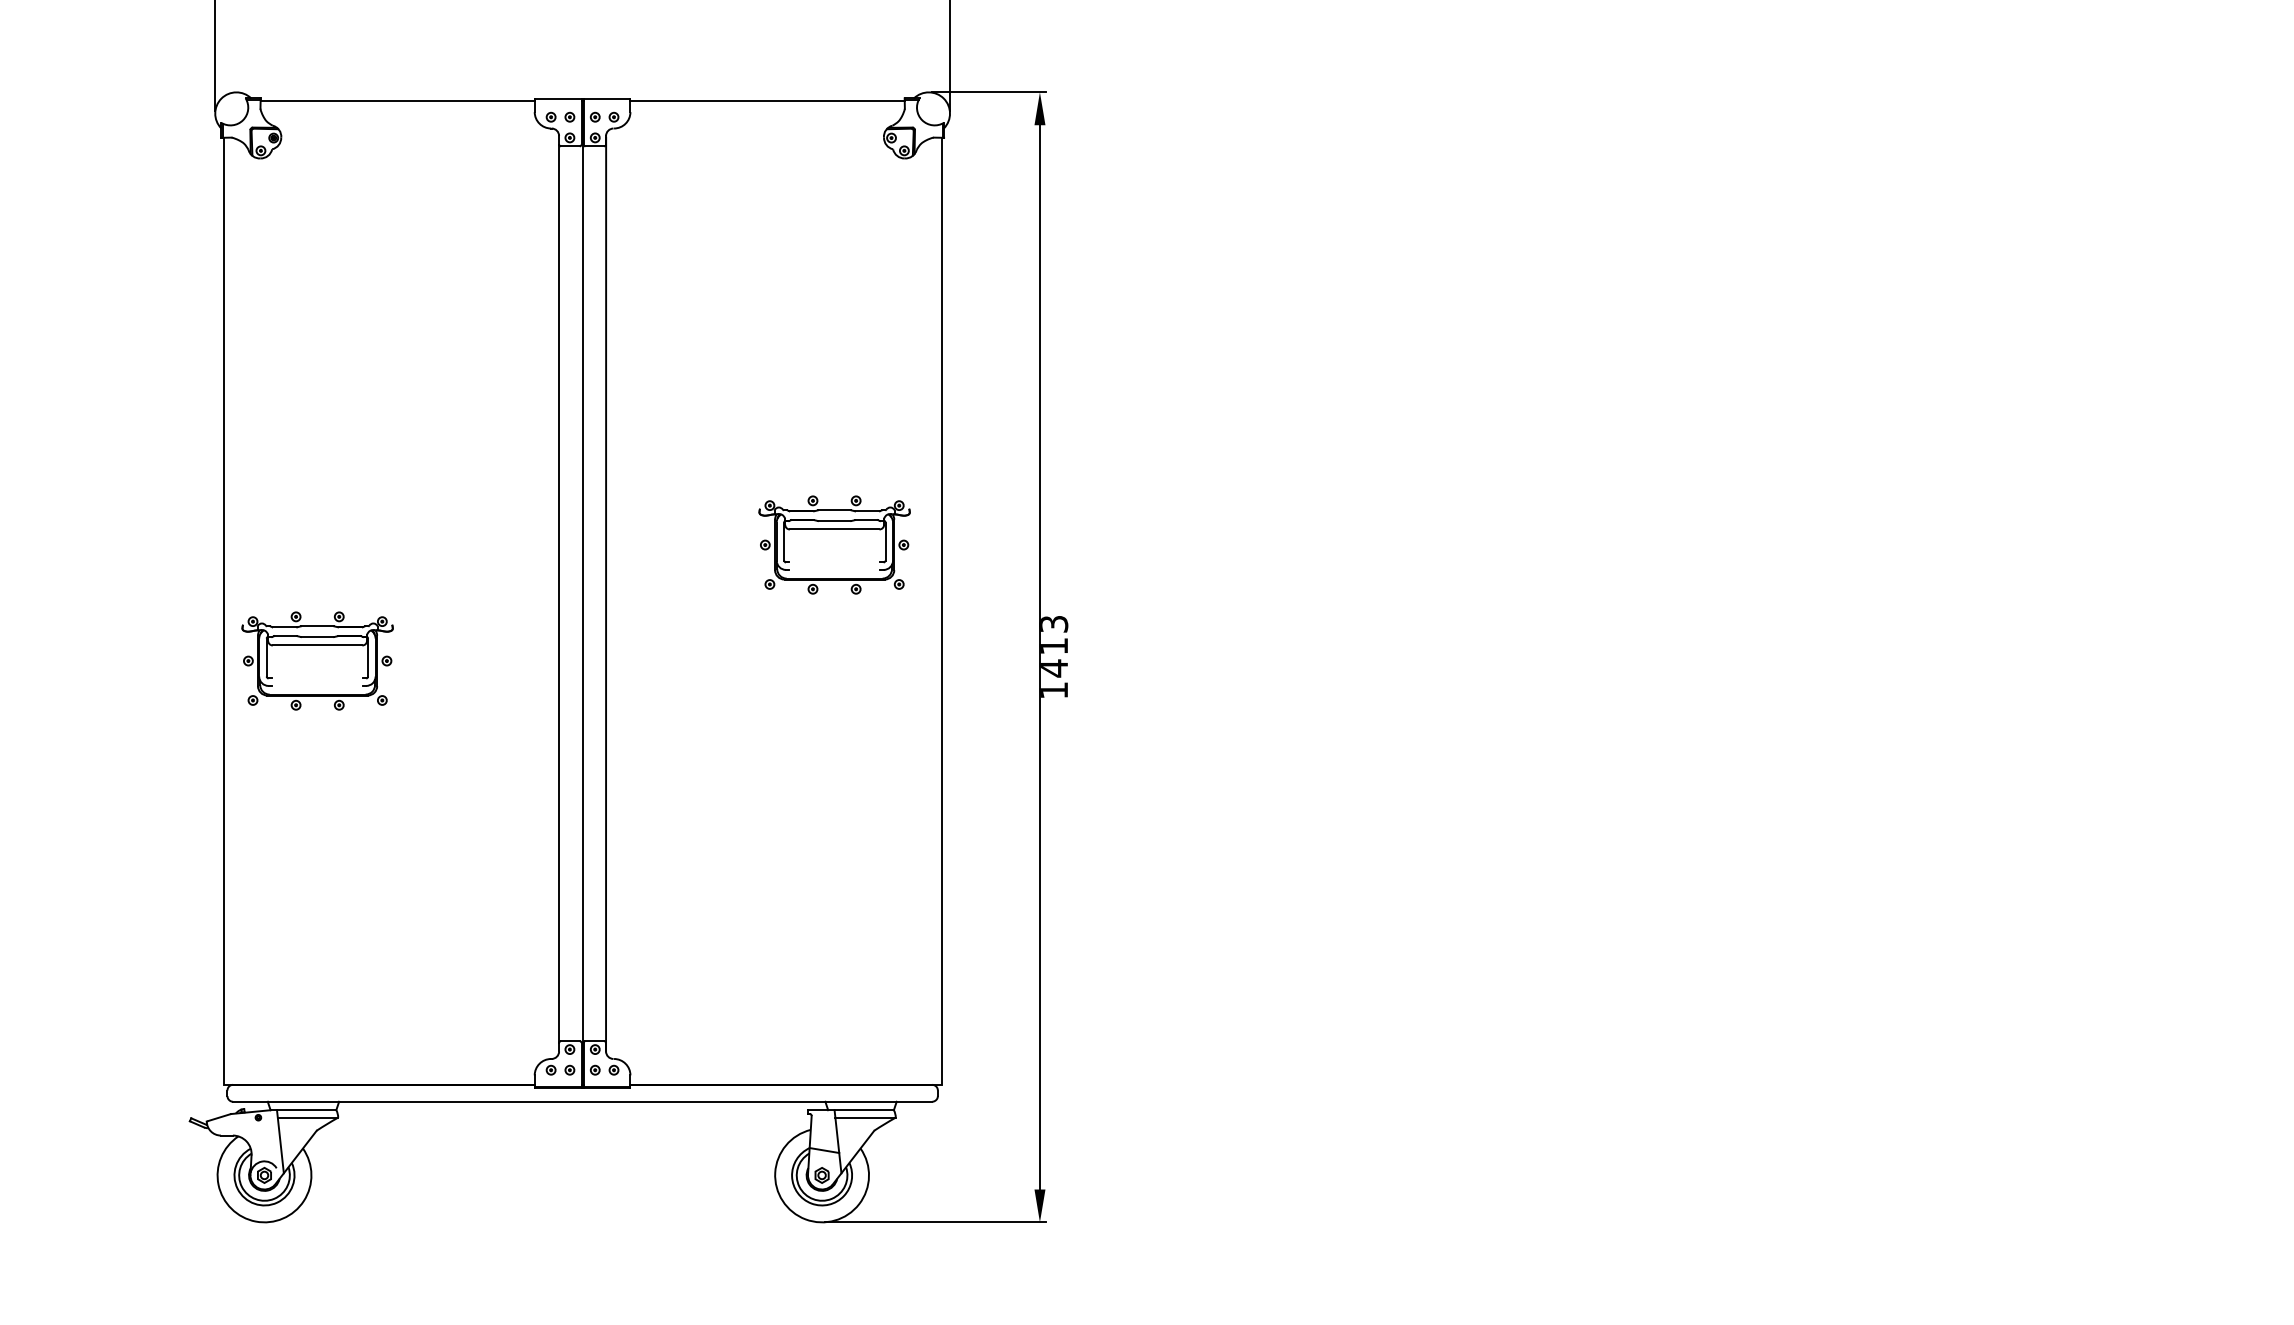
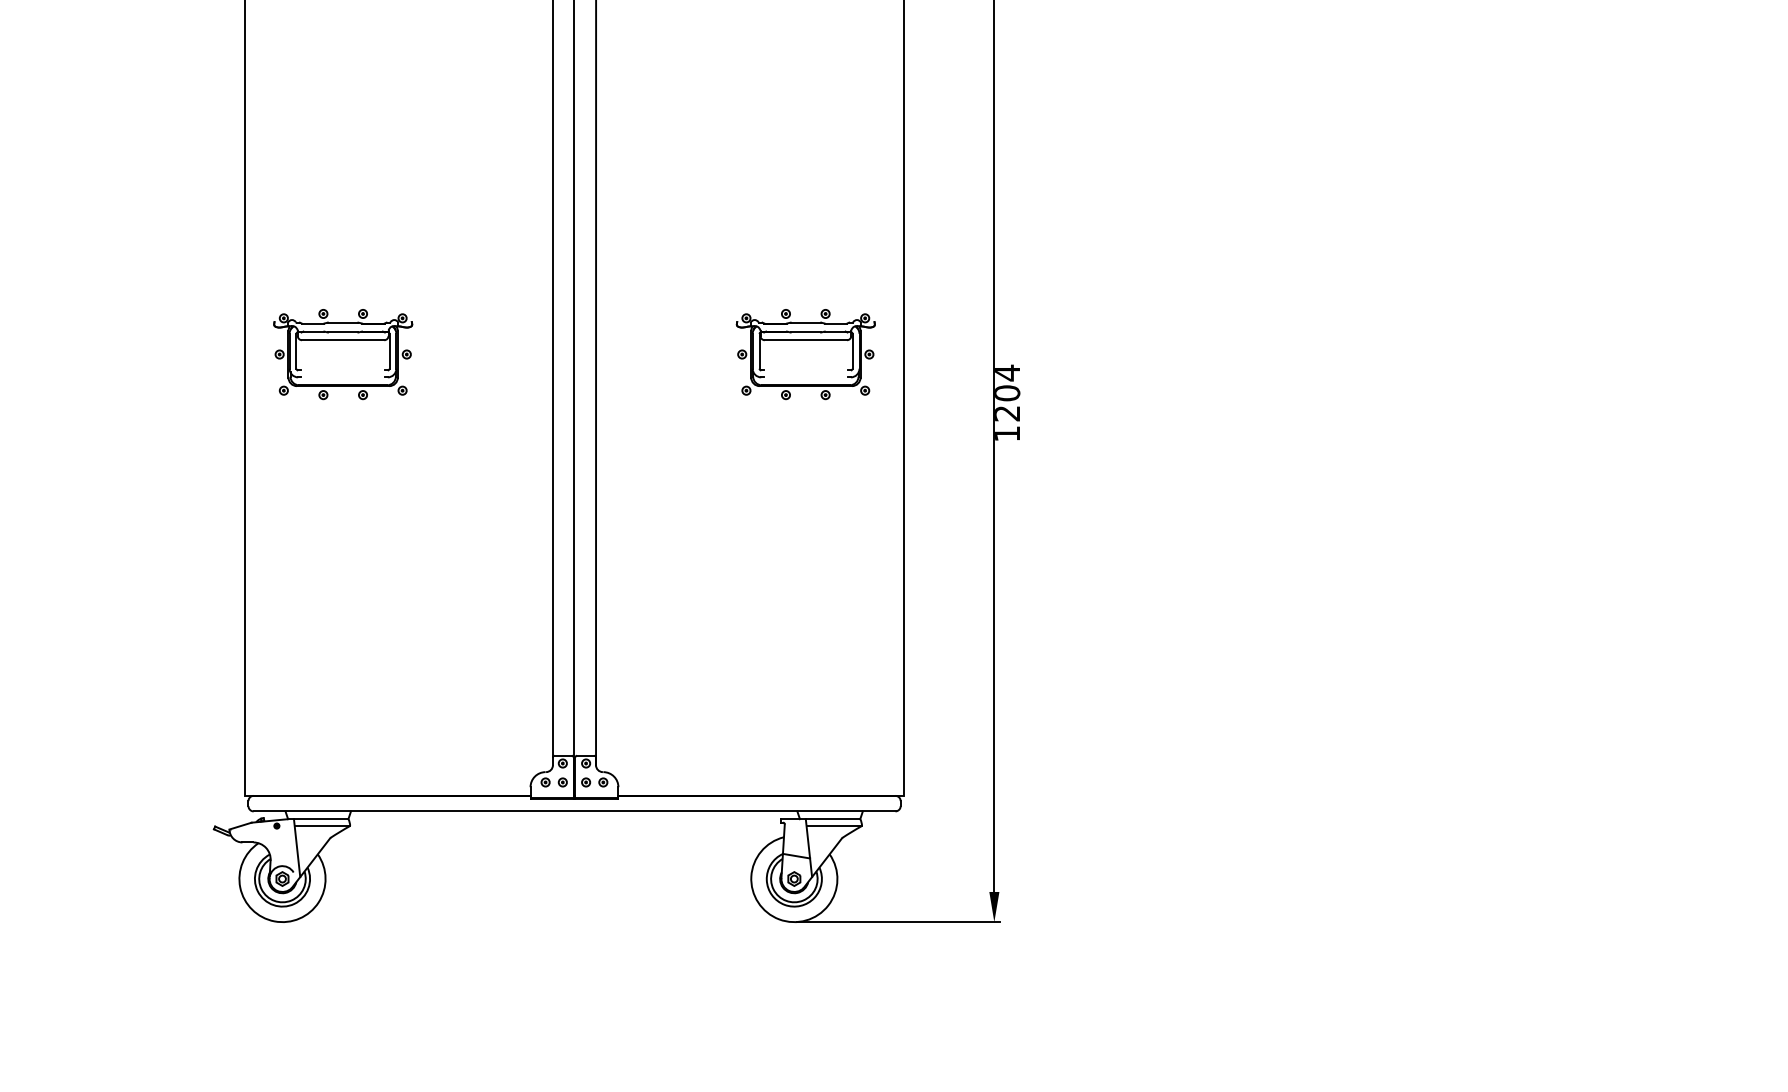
part: (834, 544) -> (805, 354), moved
text: (1054, 646) -> (1007, 393), 1413 -> 1204
part: (317, 660) -> (343, 354), moved

